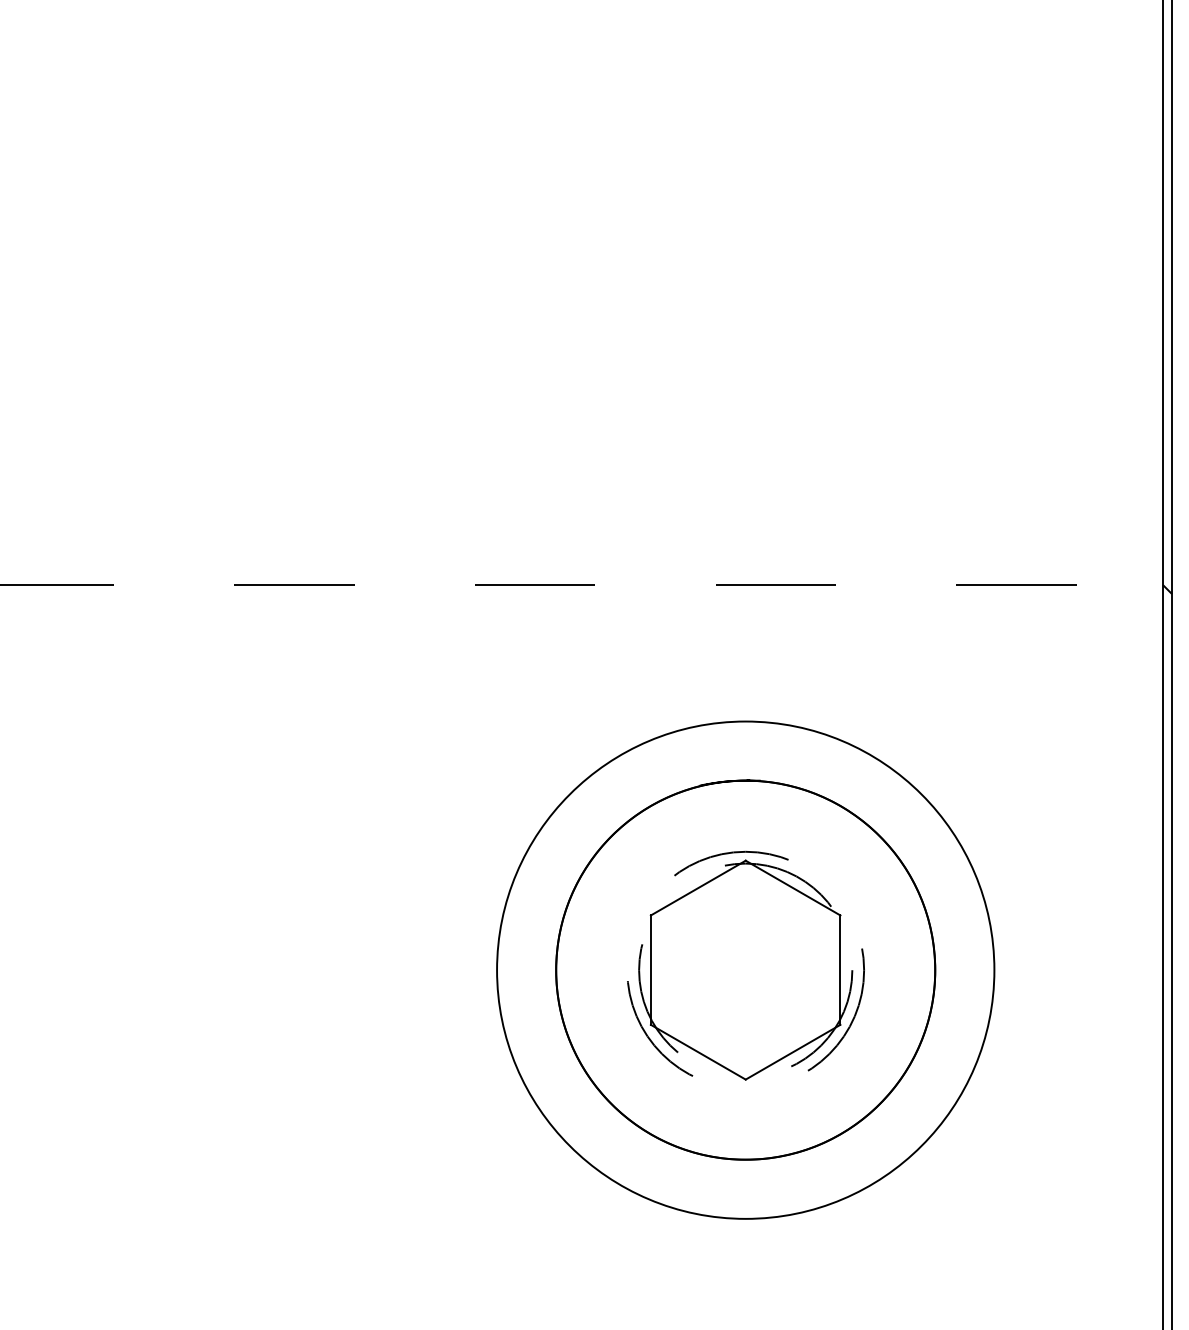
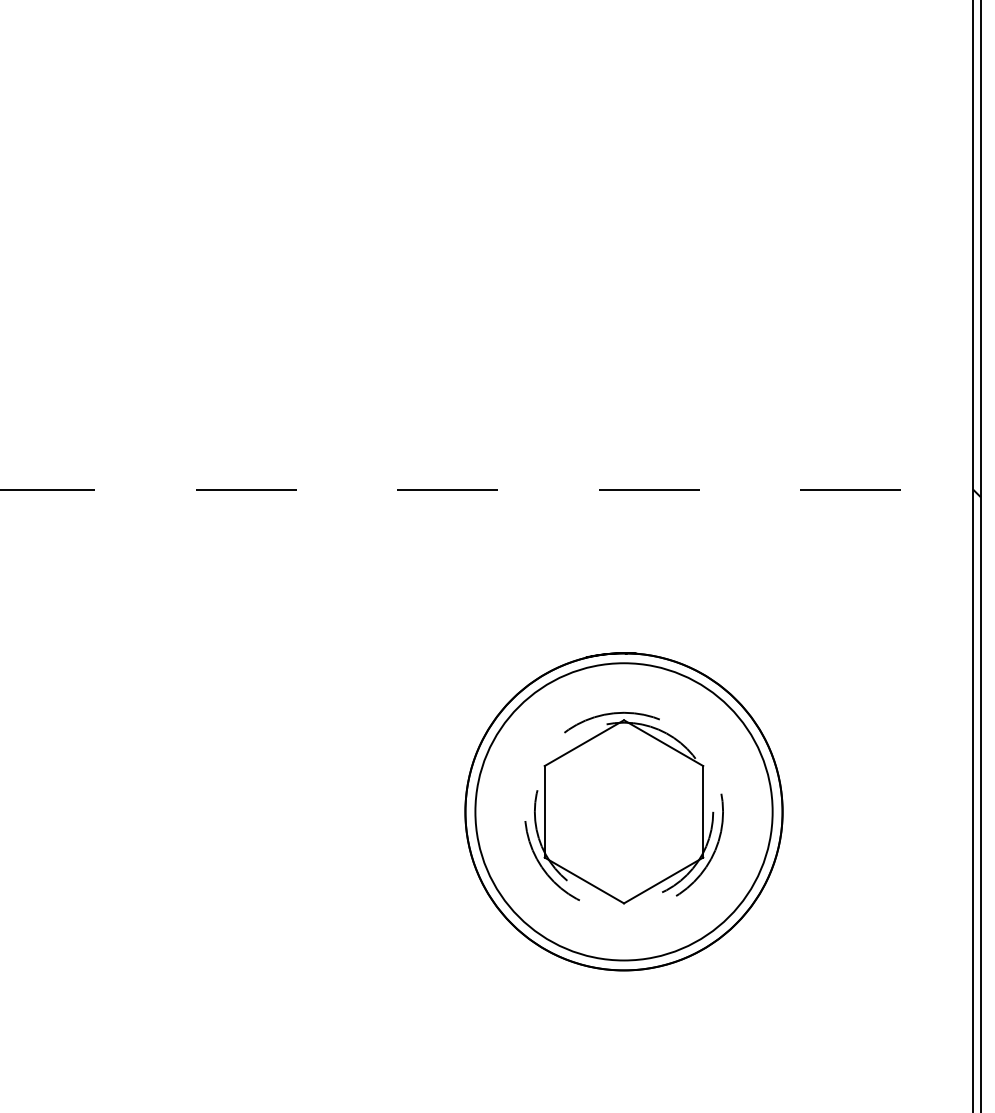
circle: (745, 969) -> (623, 811), size x0.71

